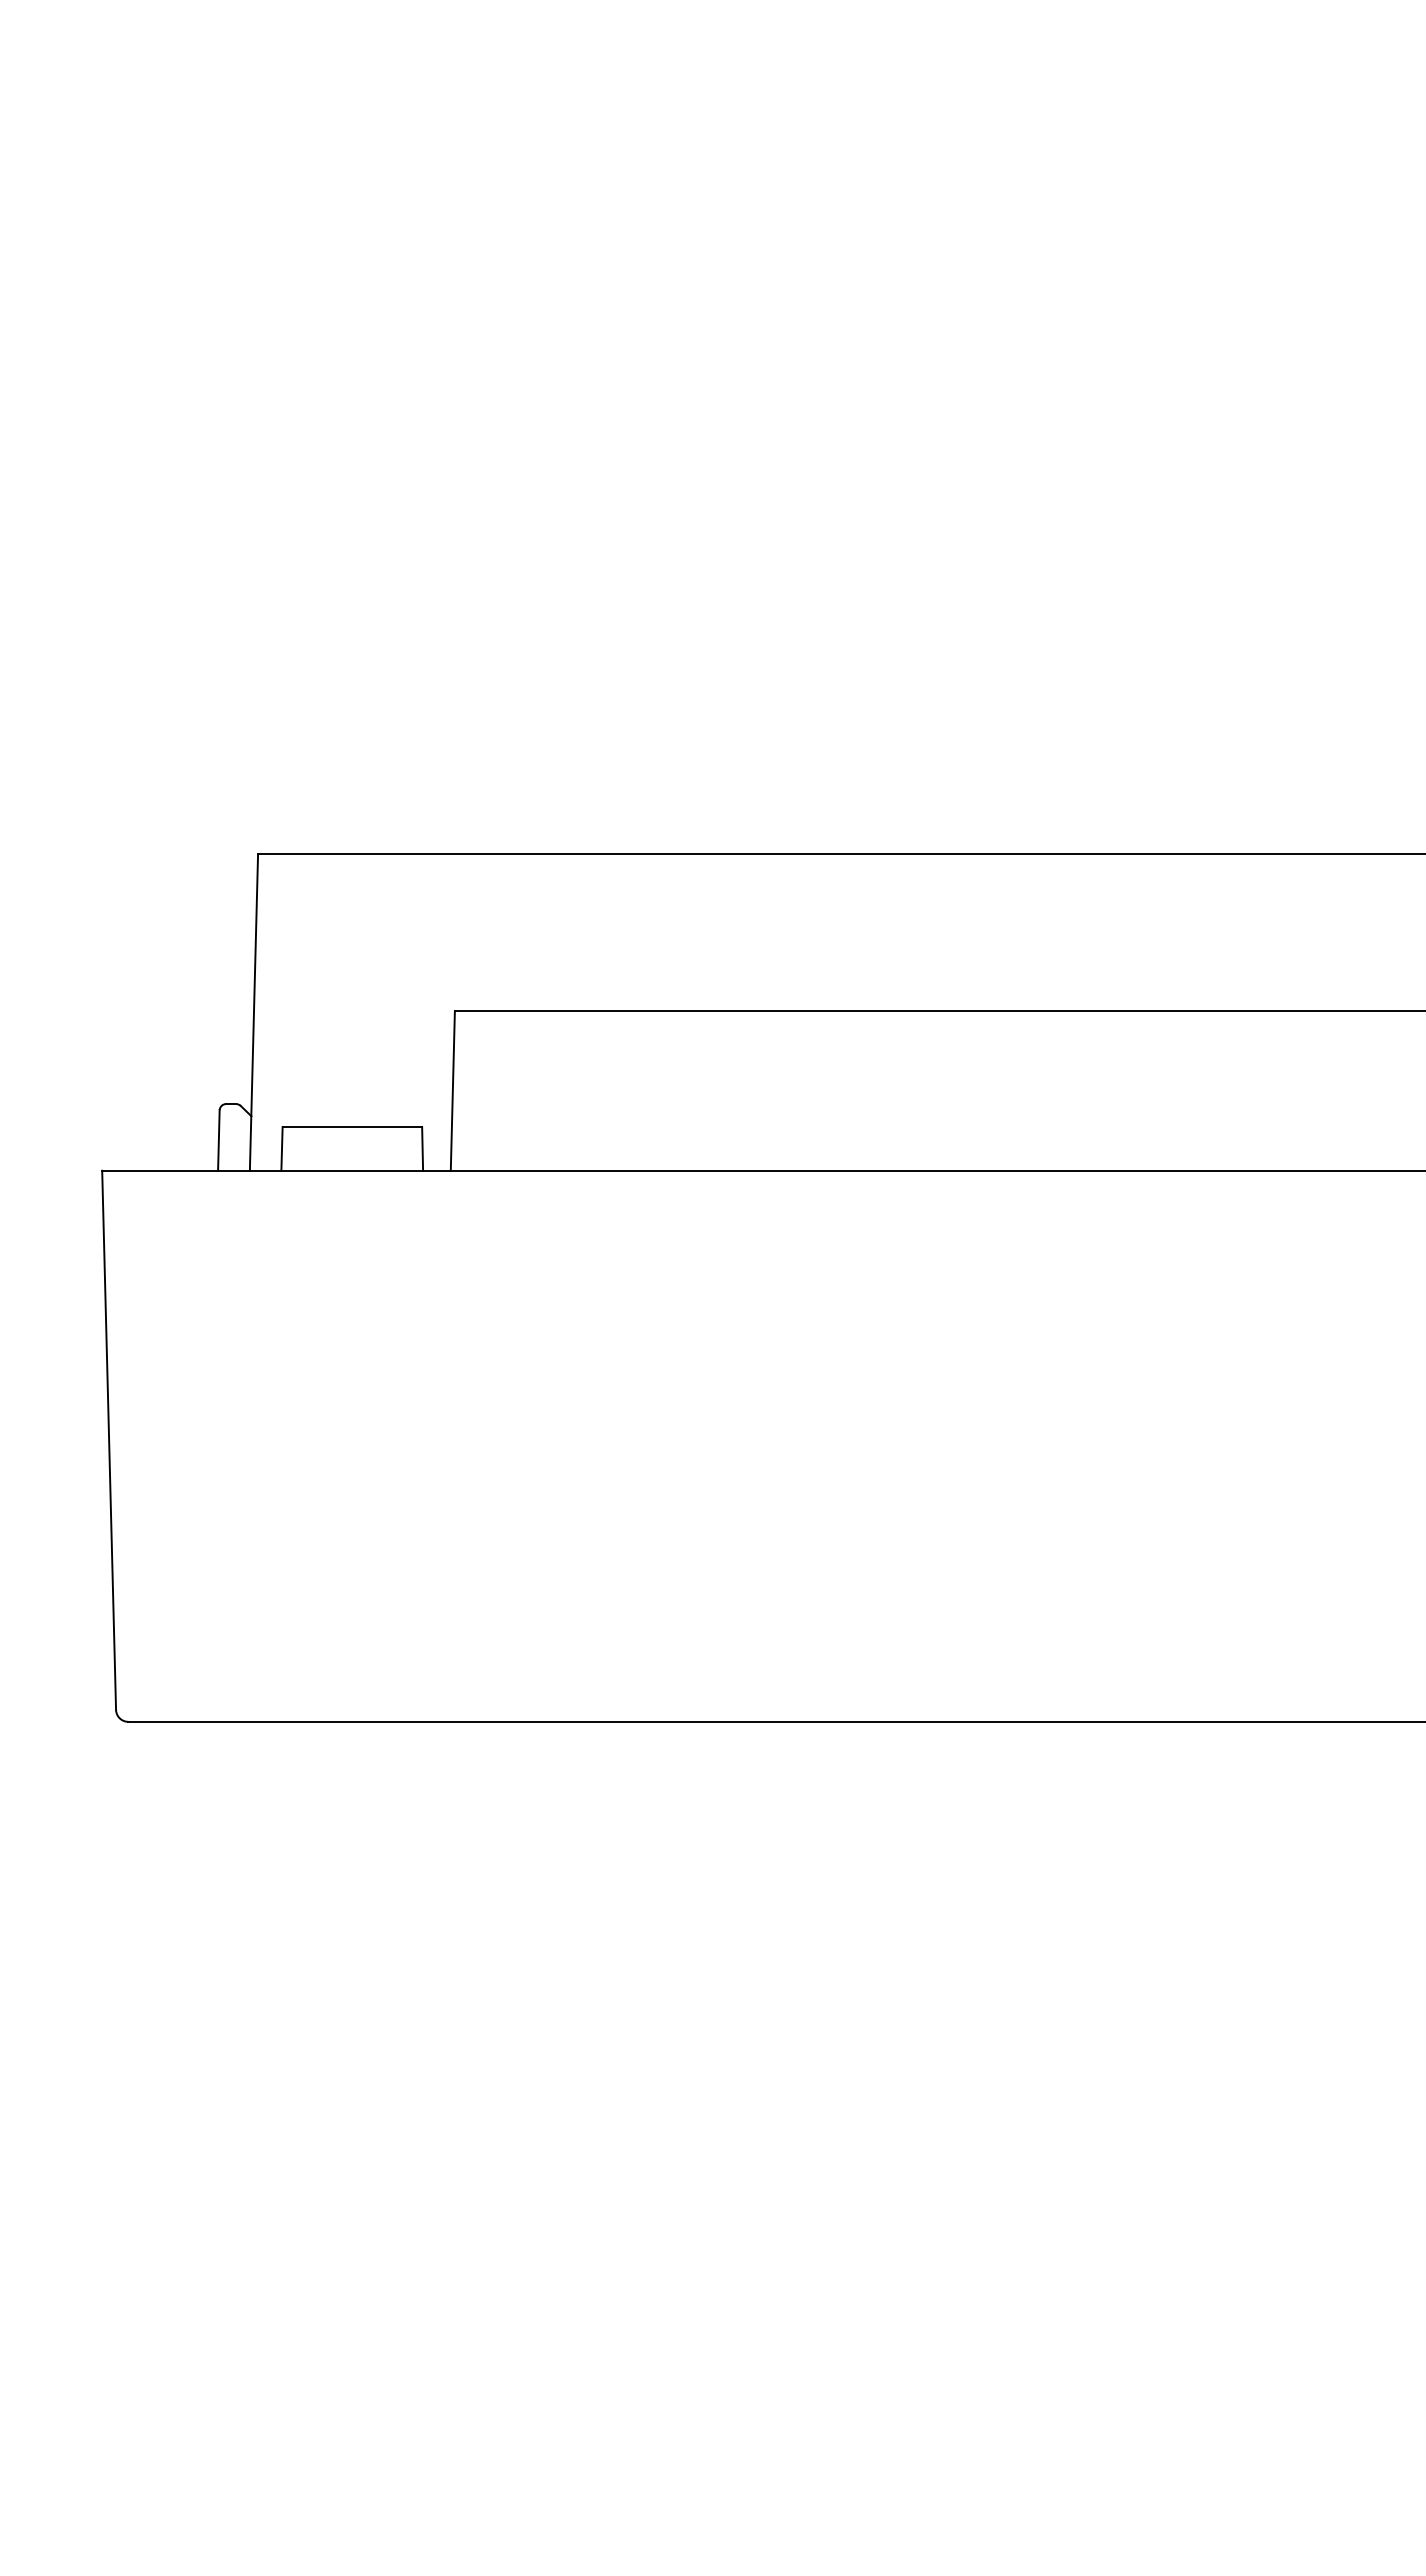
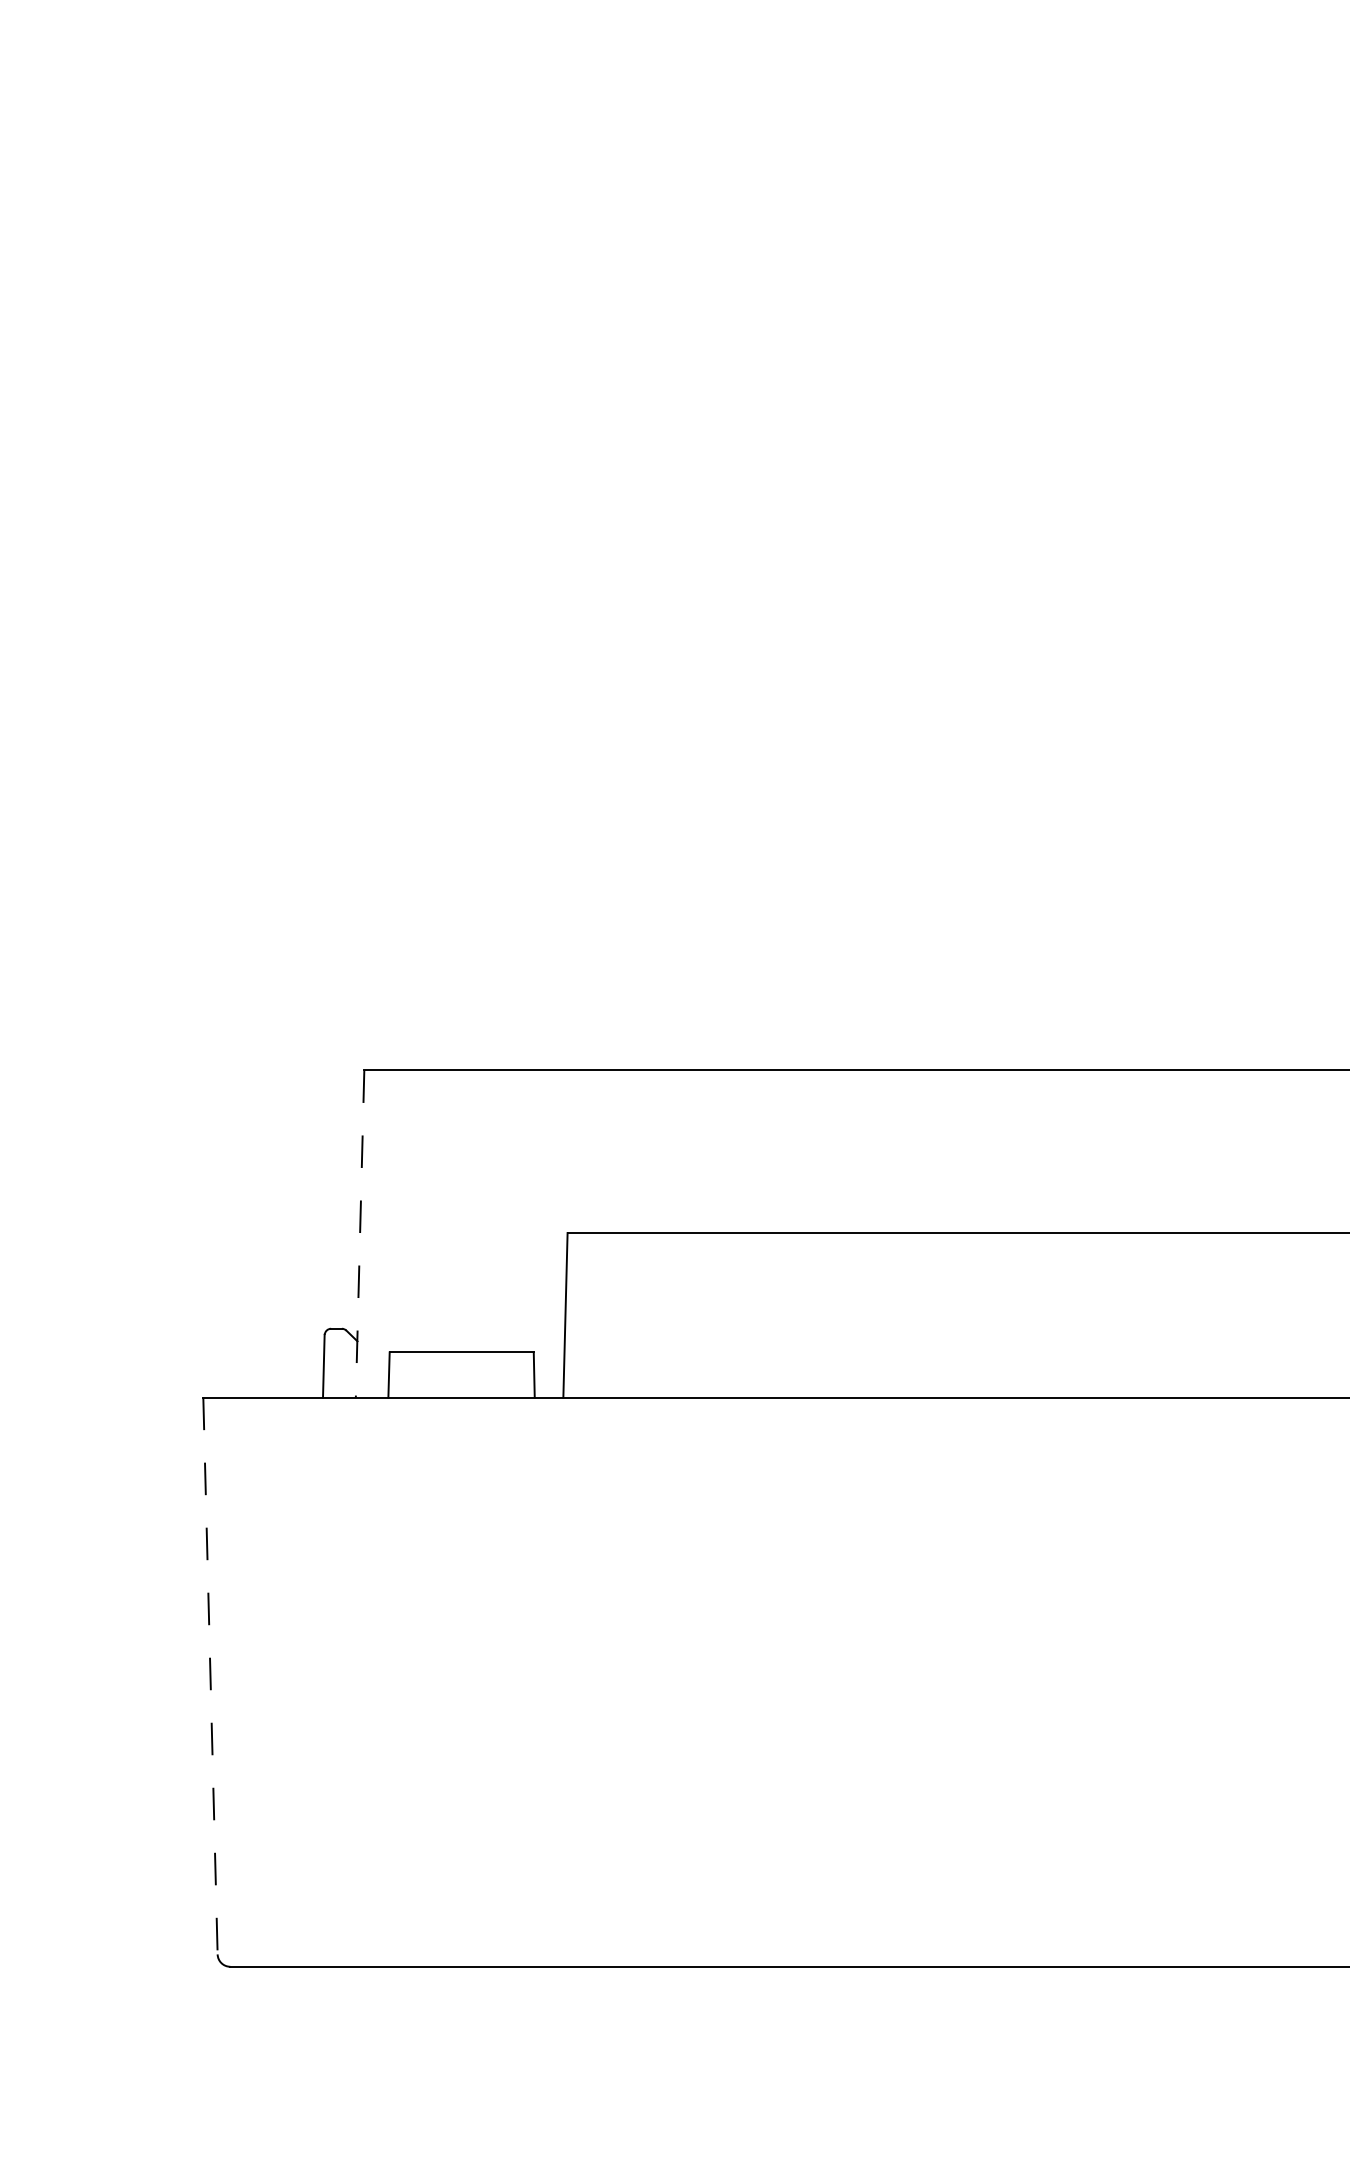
line: (253, 1012) -> (359, 1234), solid -> dashed
line: (109, 1440) -> (210, 1676), solid -> dashed

